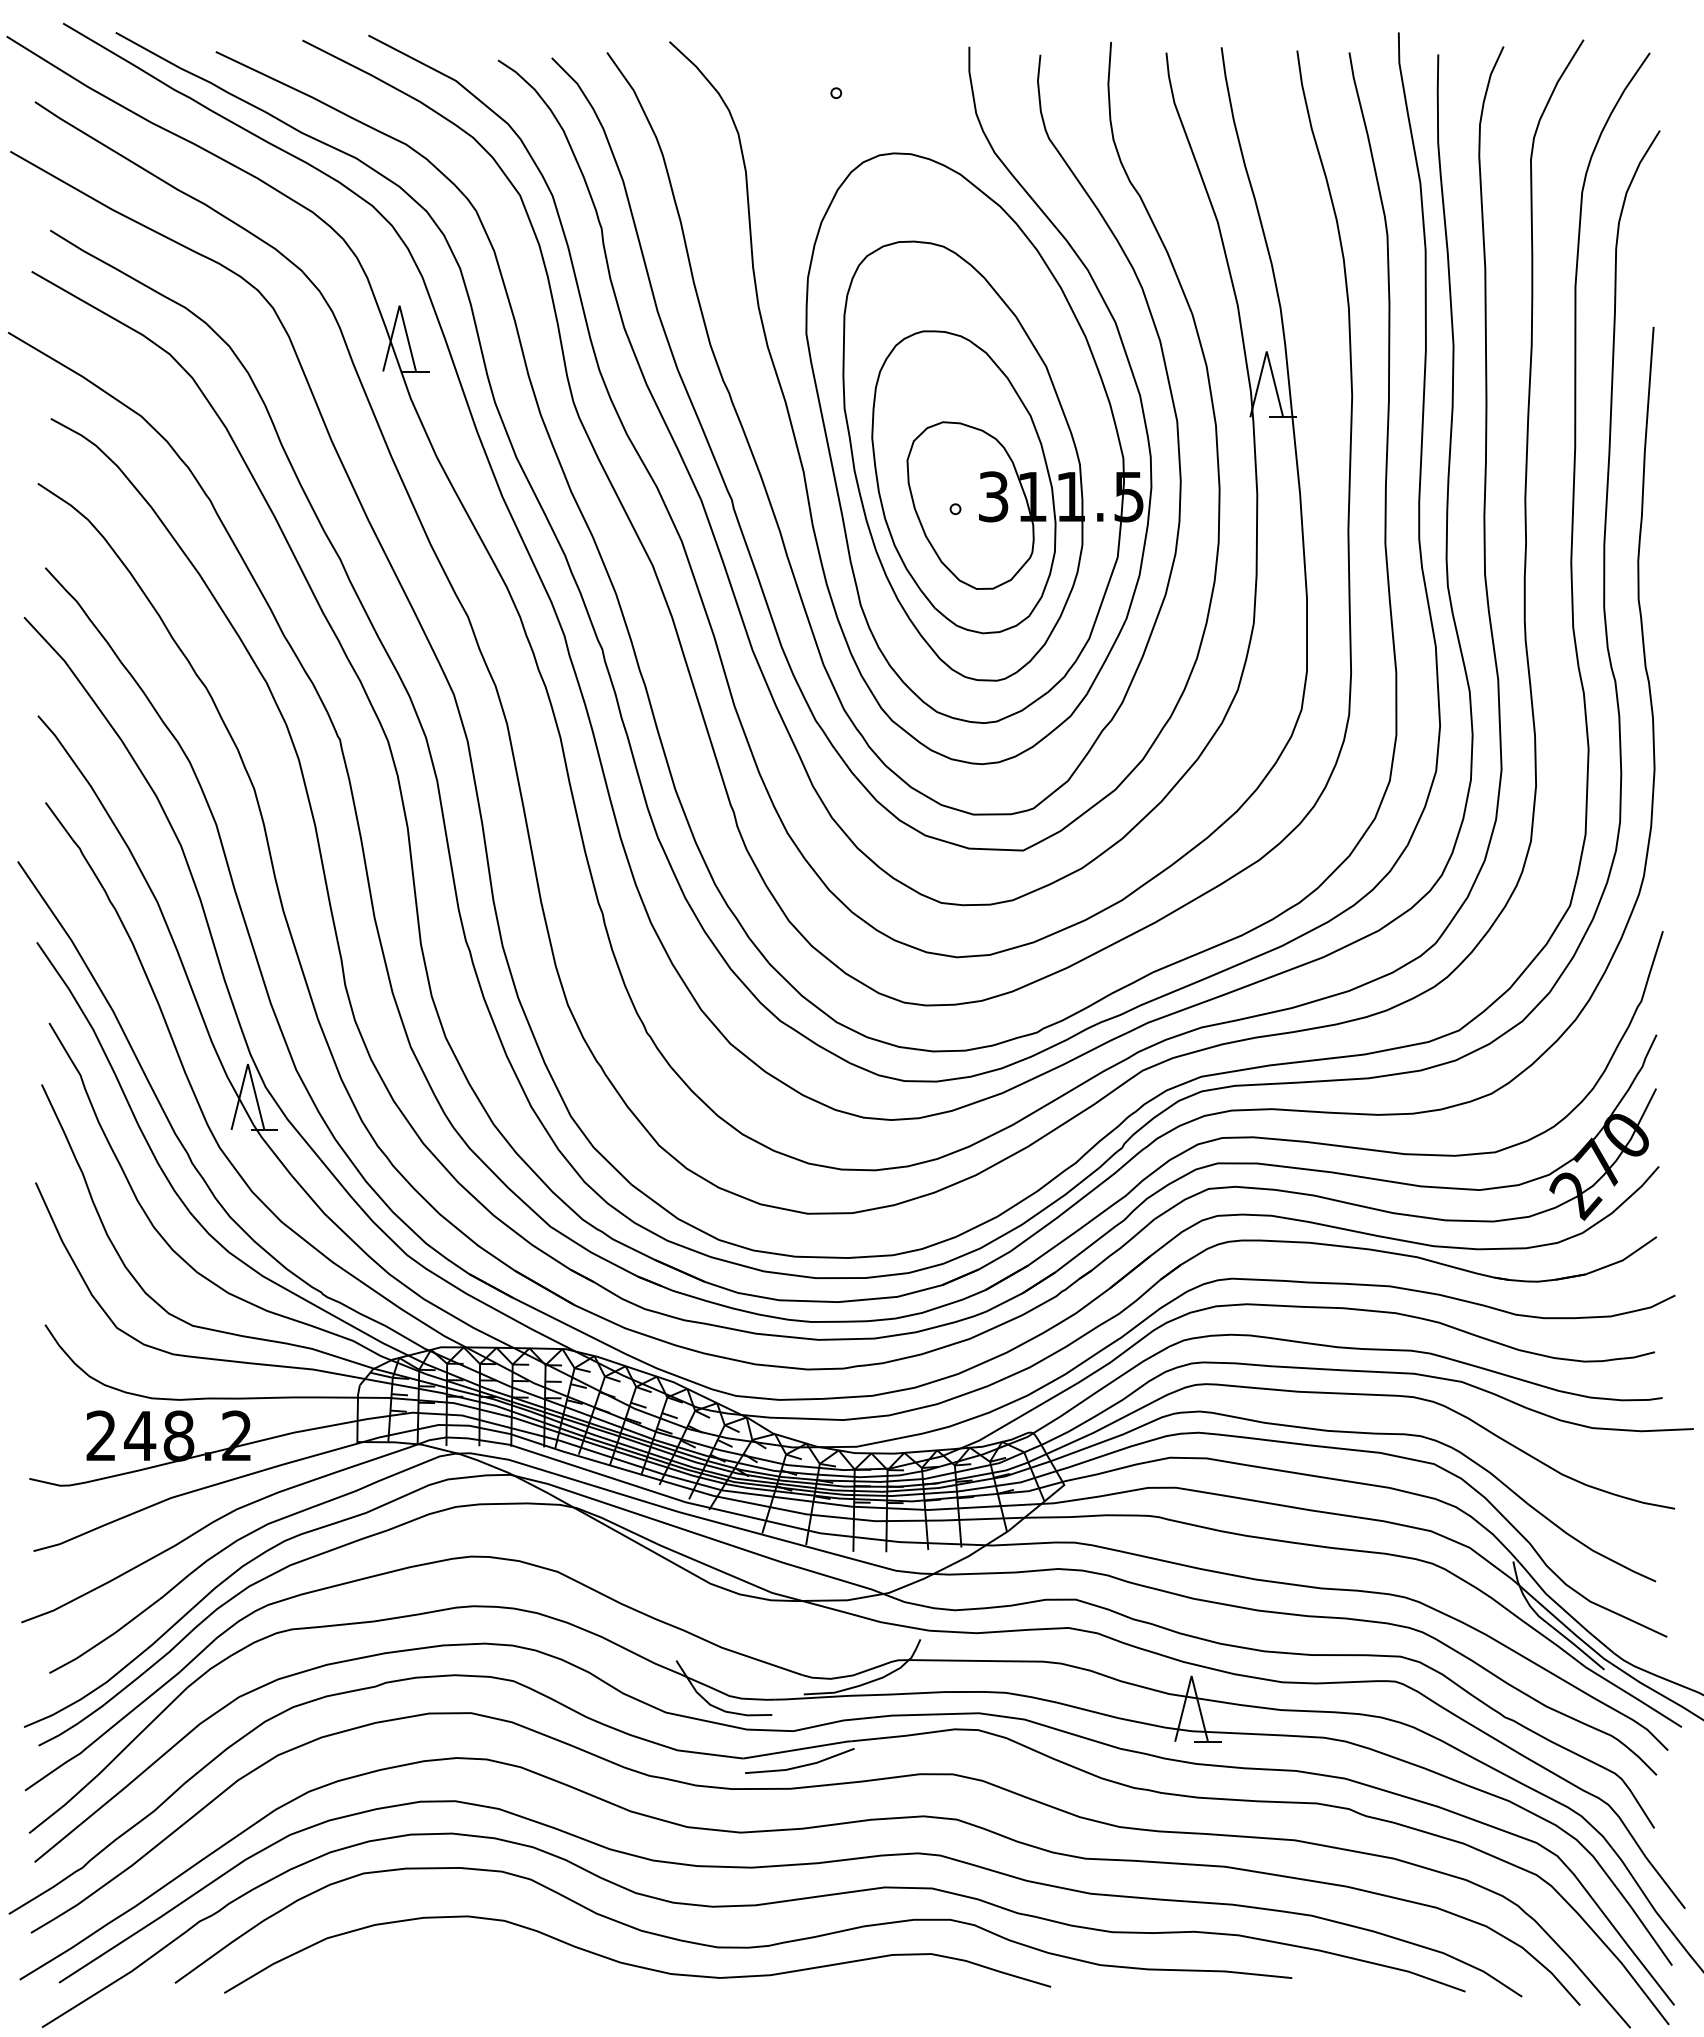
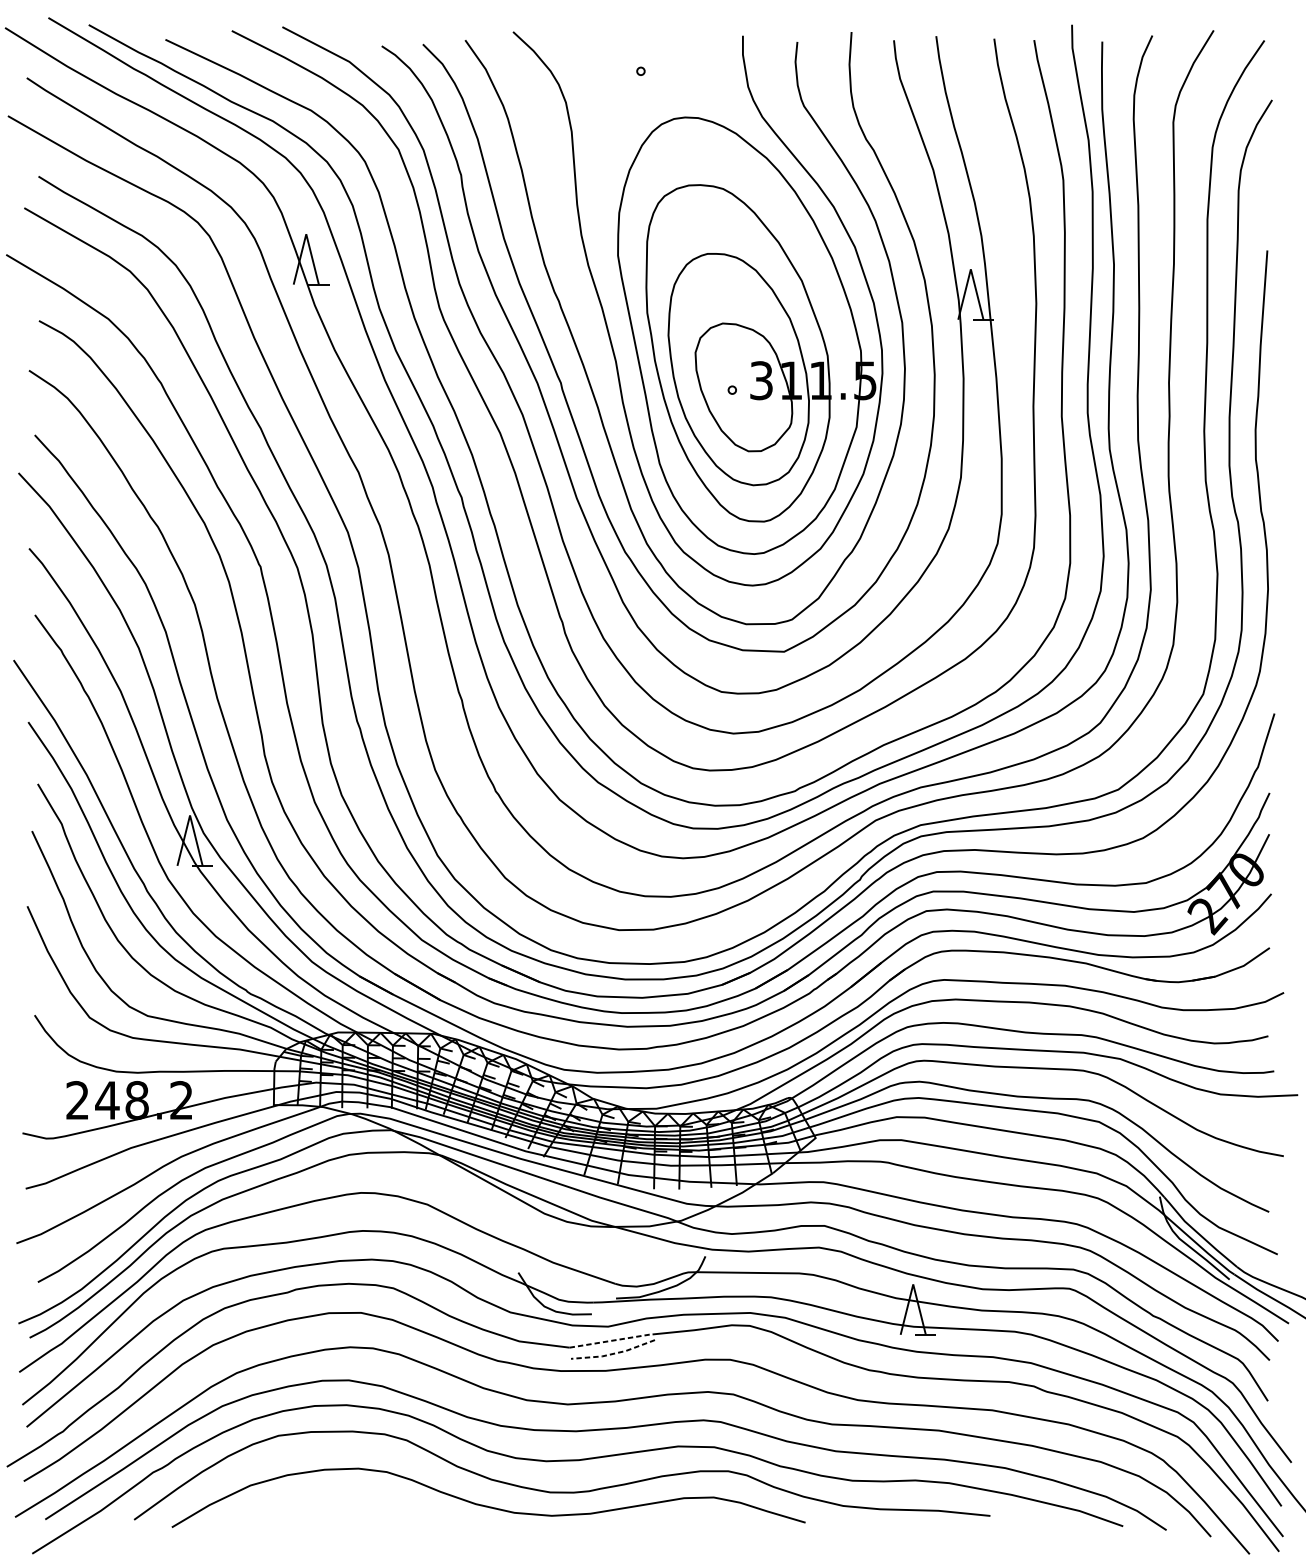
line: (798, 1749) -> (611, 1340), solid -> dashed
line: (801, 1766) -> (614, 1353), solid -> dashed

